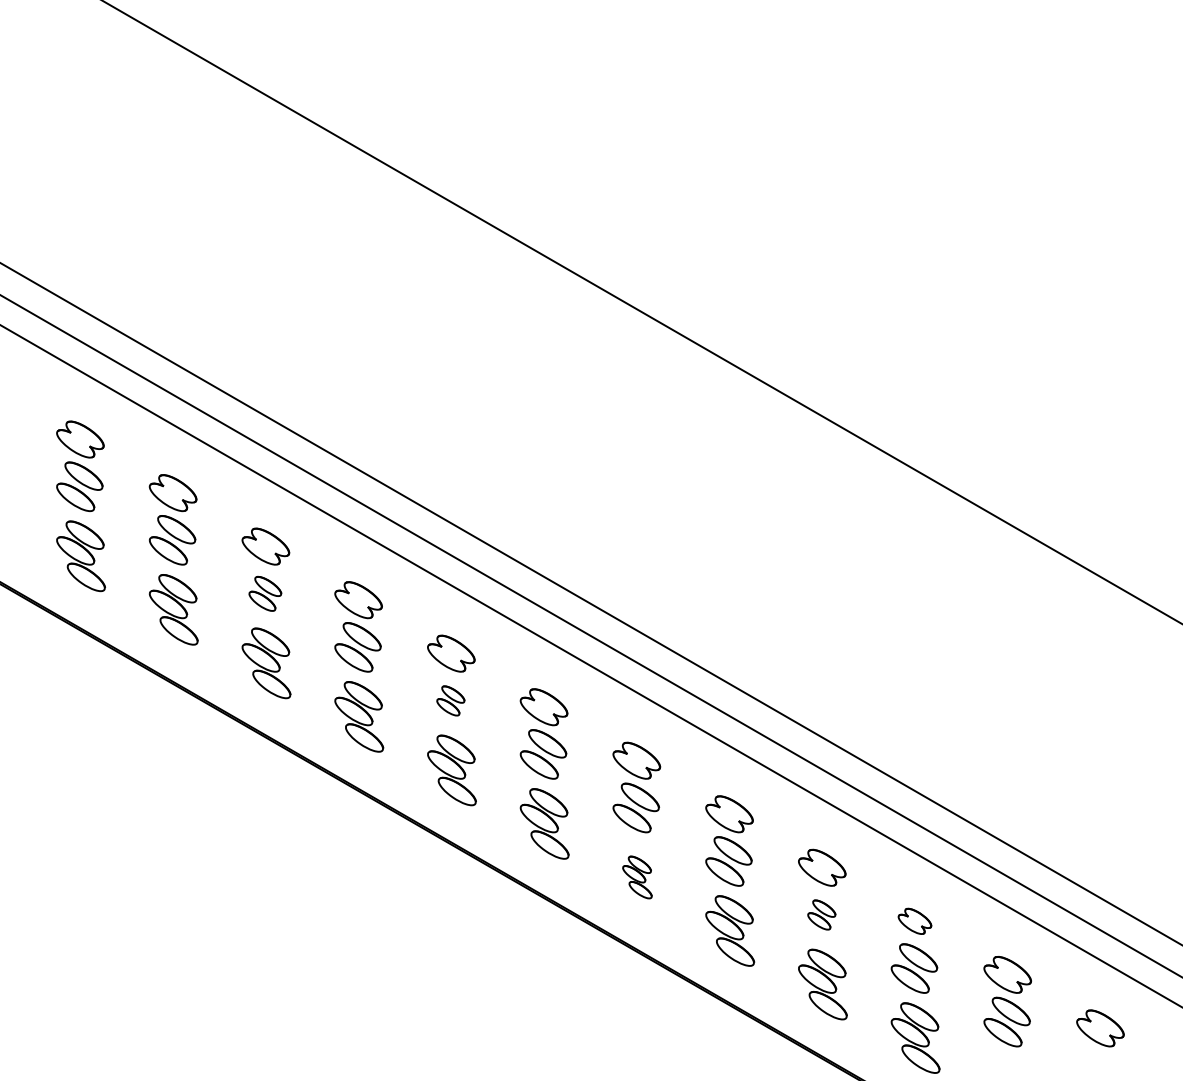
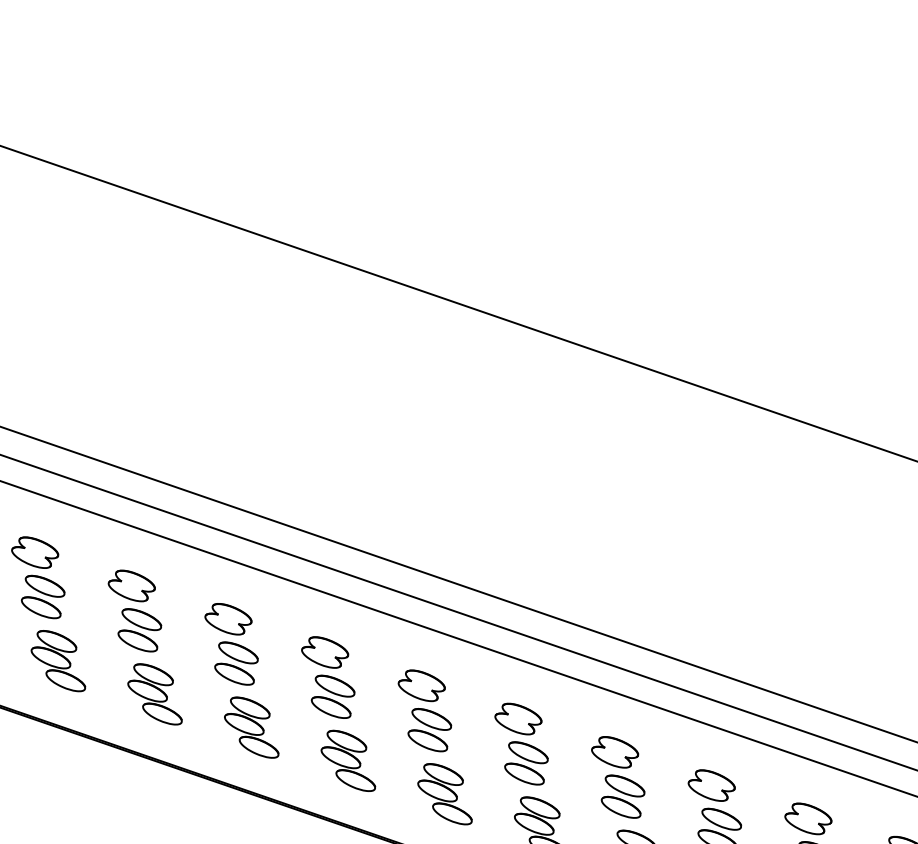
part: (265, 593) -> (43, 596), size x1.43
part: (450, 700) -> (236, 663), size x1.67
part: (637, 877) -> (443, 795), size x1.67
part: (821, 914) -> (622, 796), size x1.67
part: (914, 921) -> (711, 785), size x1.43

